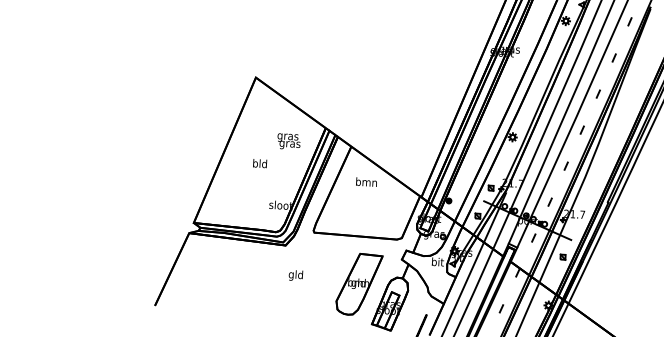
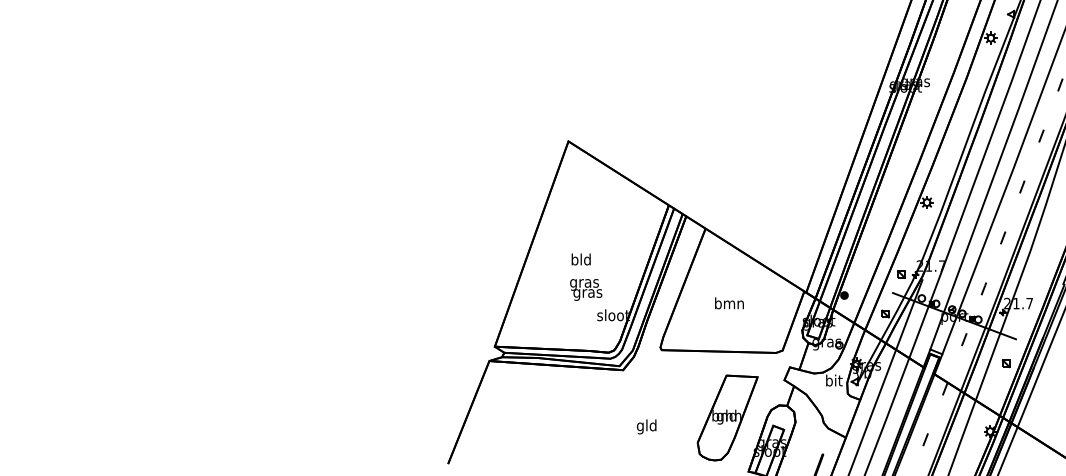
text: (289, 141) -> (586, 289), moved
text: (366, 182) -> (729, 303), moved
text: (295, 275) -> (646, 426), moved

